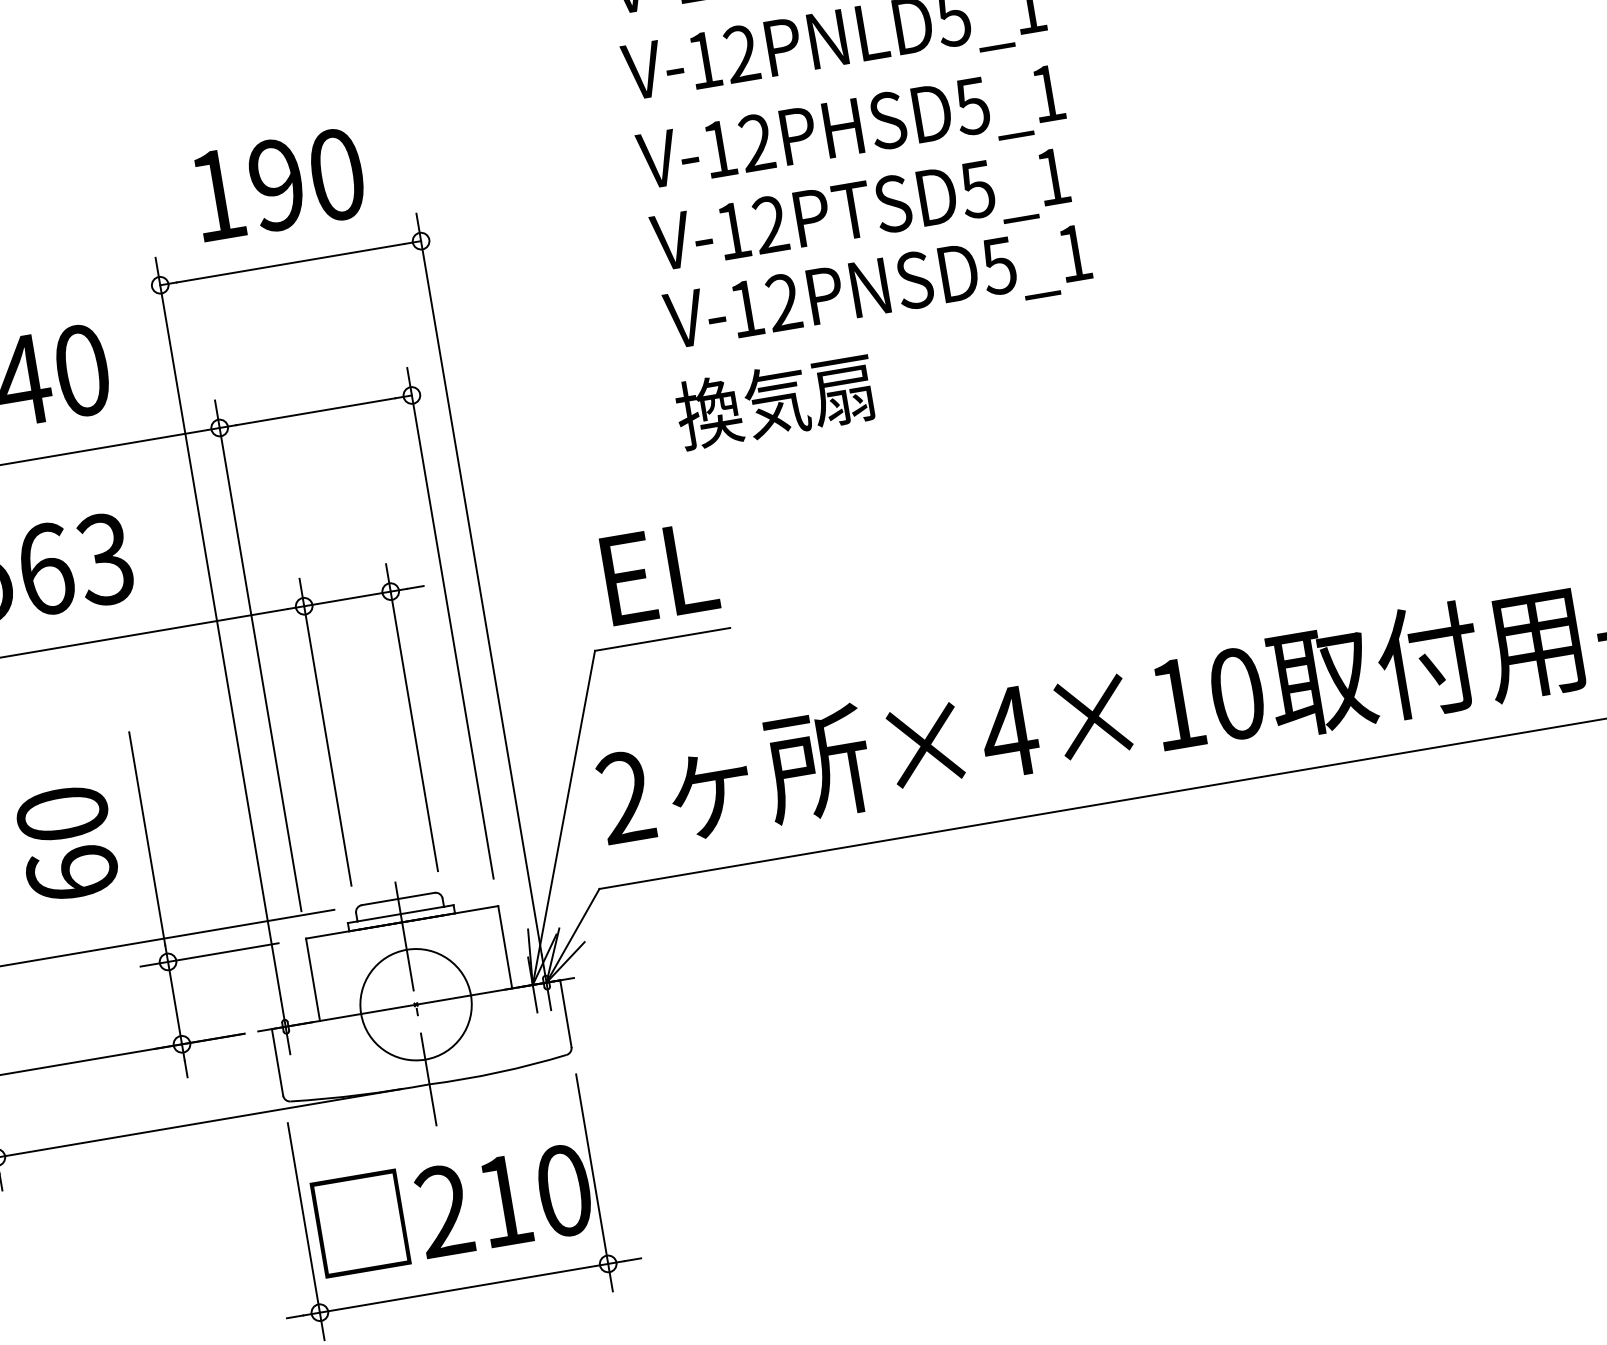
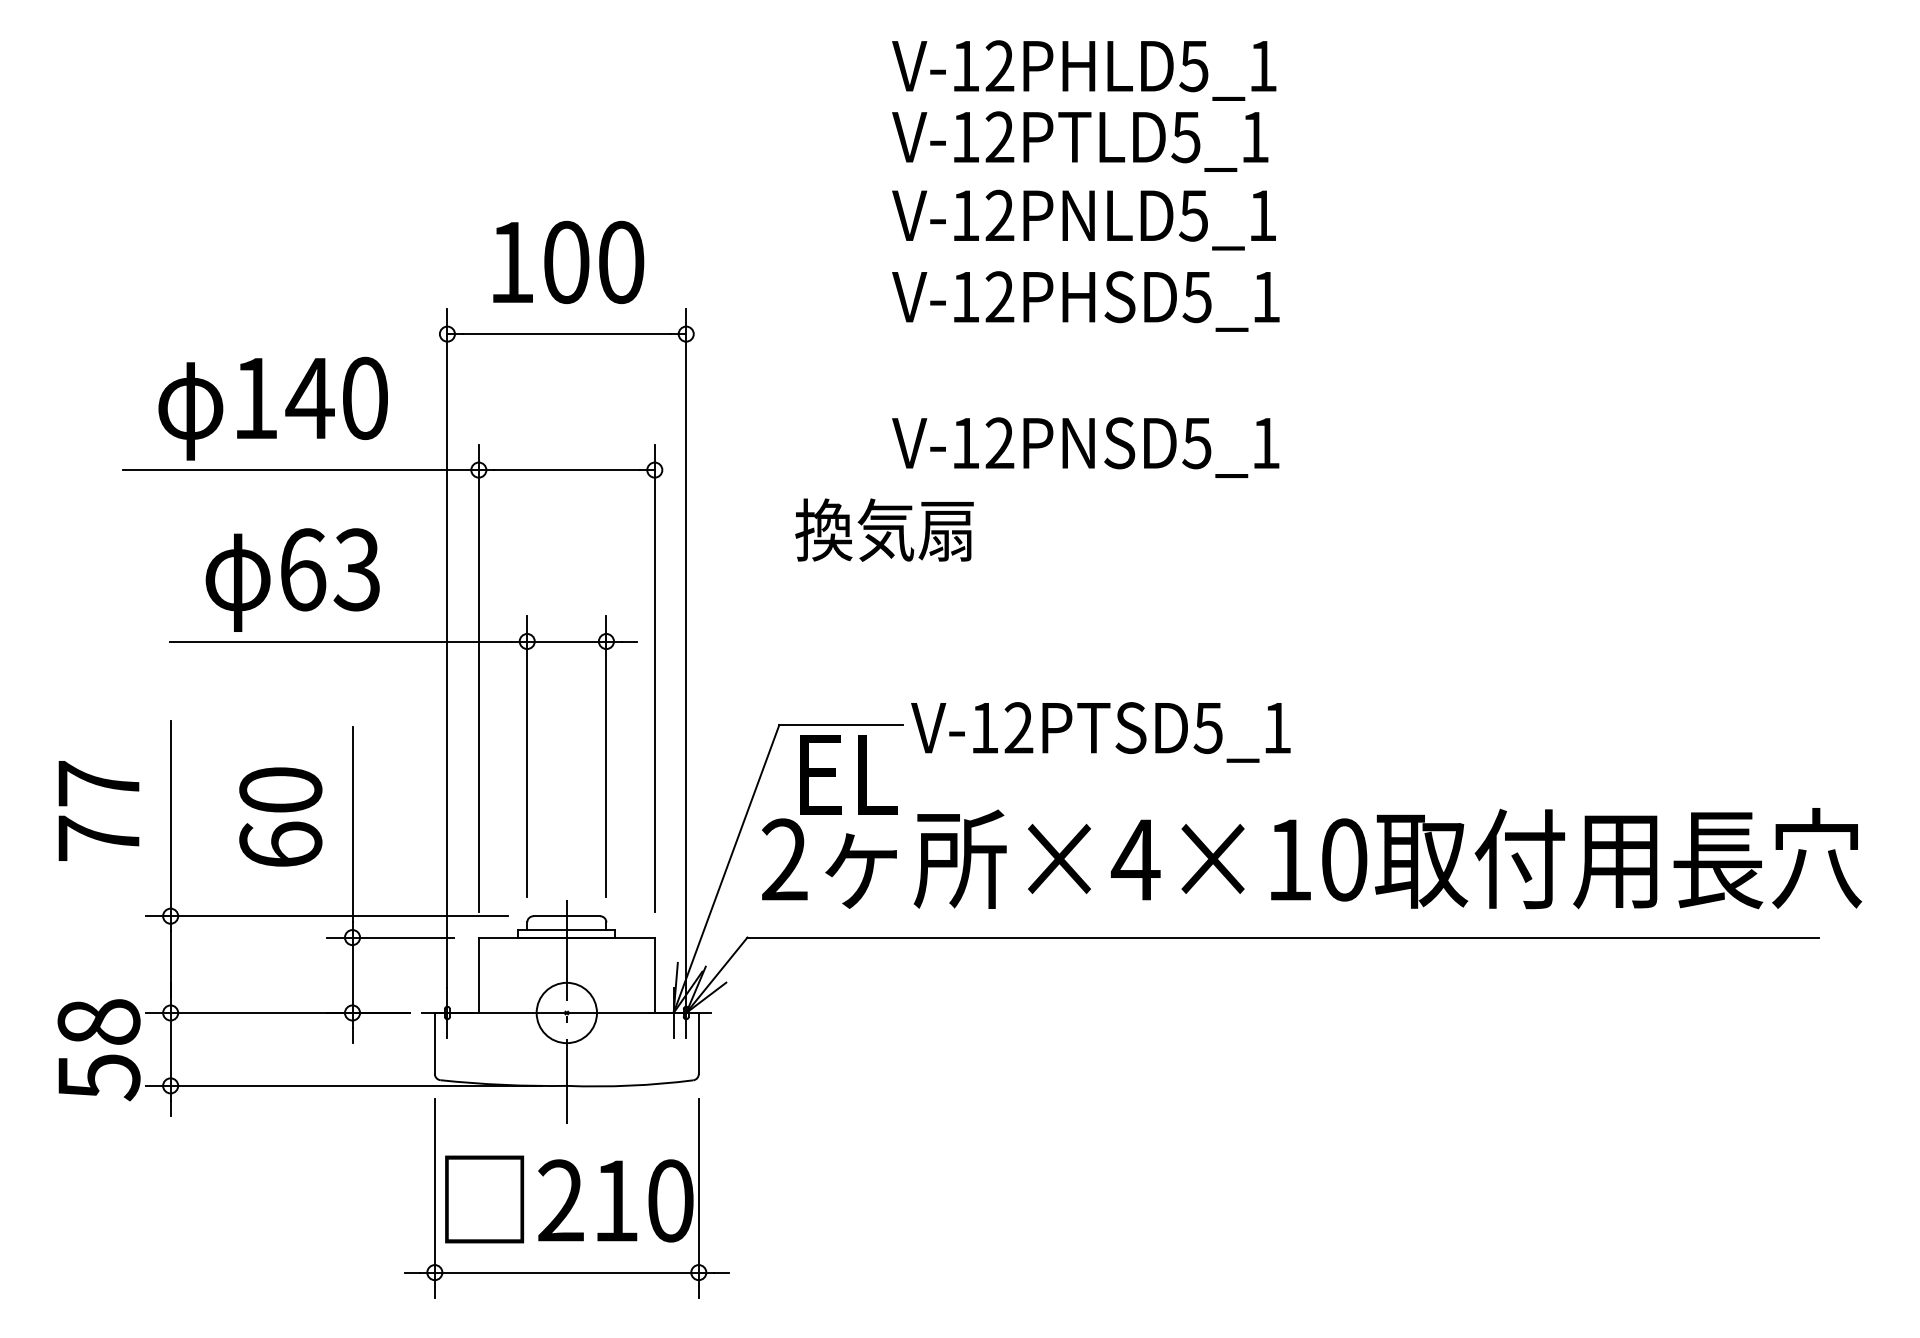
text: (277, 185) -> (566, 262), 190 -> 100
text: (860, 214) -> (1100, 732), moved
text: (775, 400) -> (884, 529), moved
text: (659, 573) -> (848, 774), moved
circle: (415, 1004) -> (566, 1012), size x0.6

